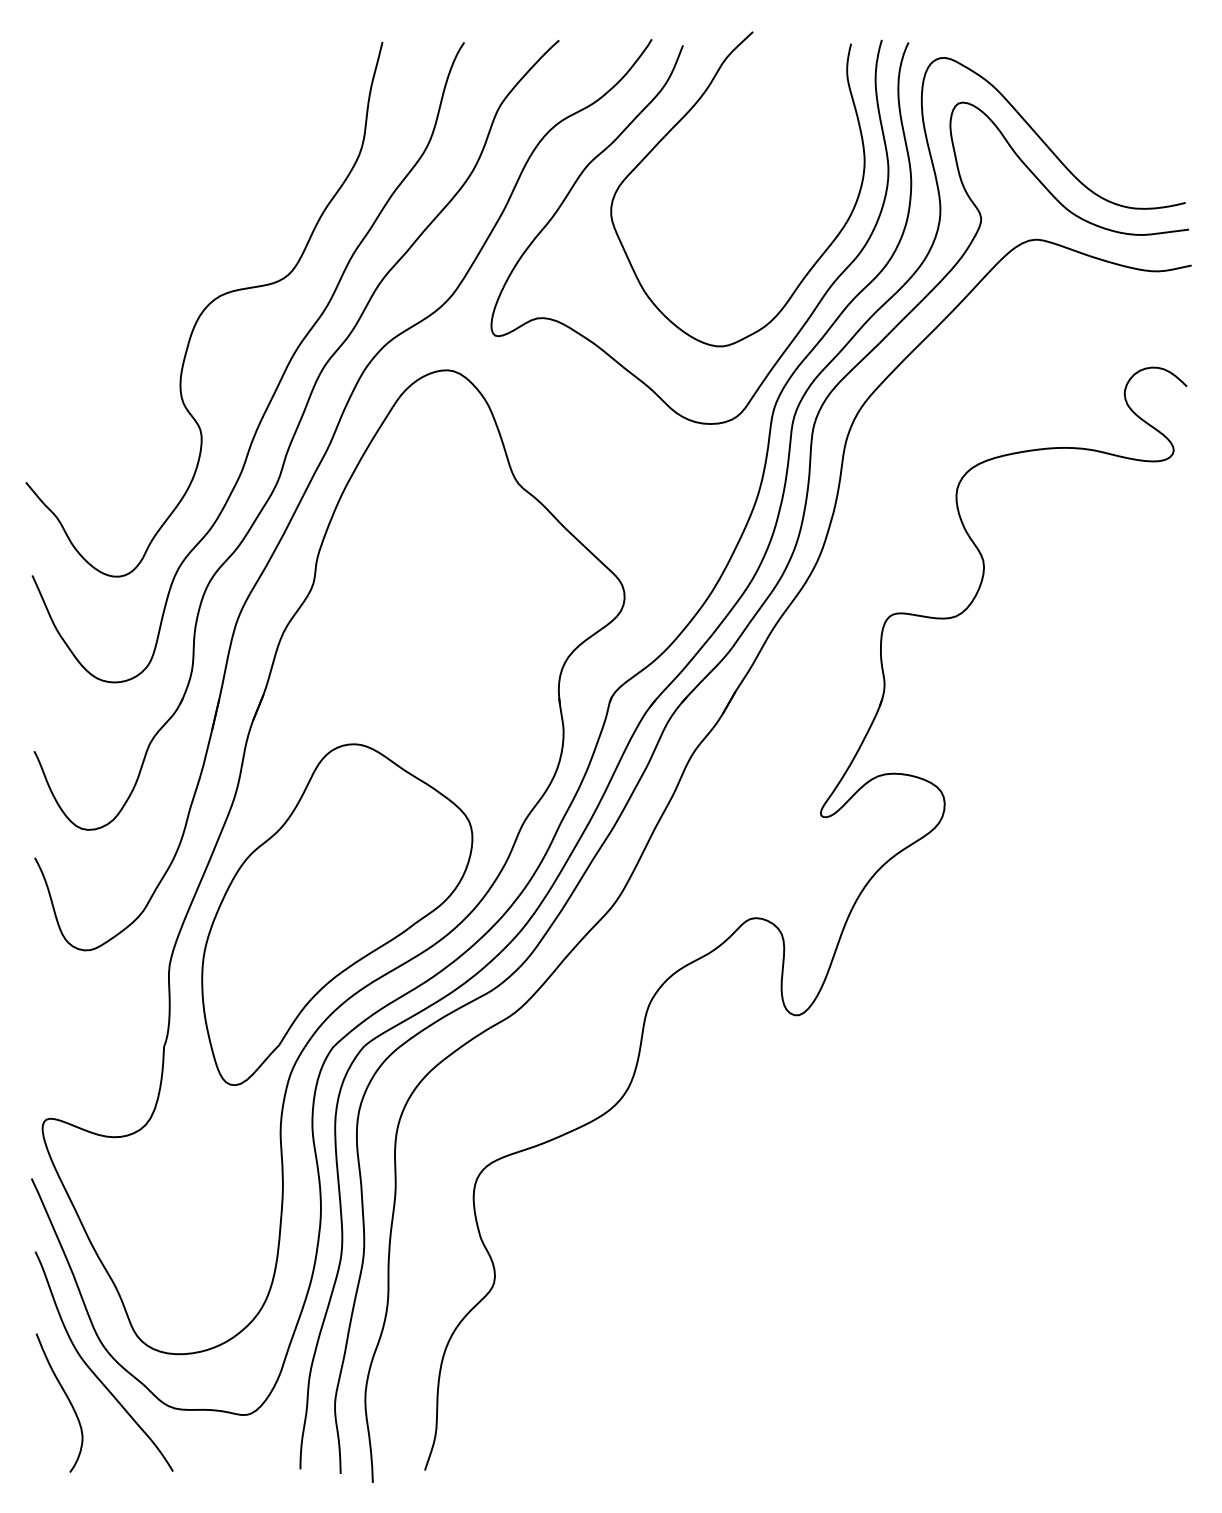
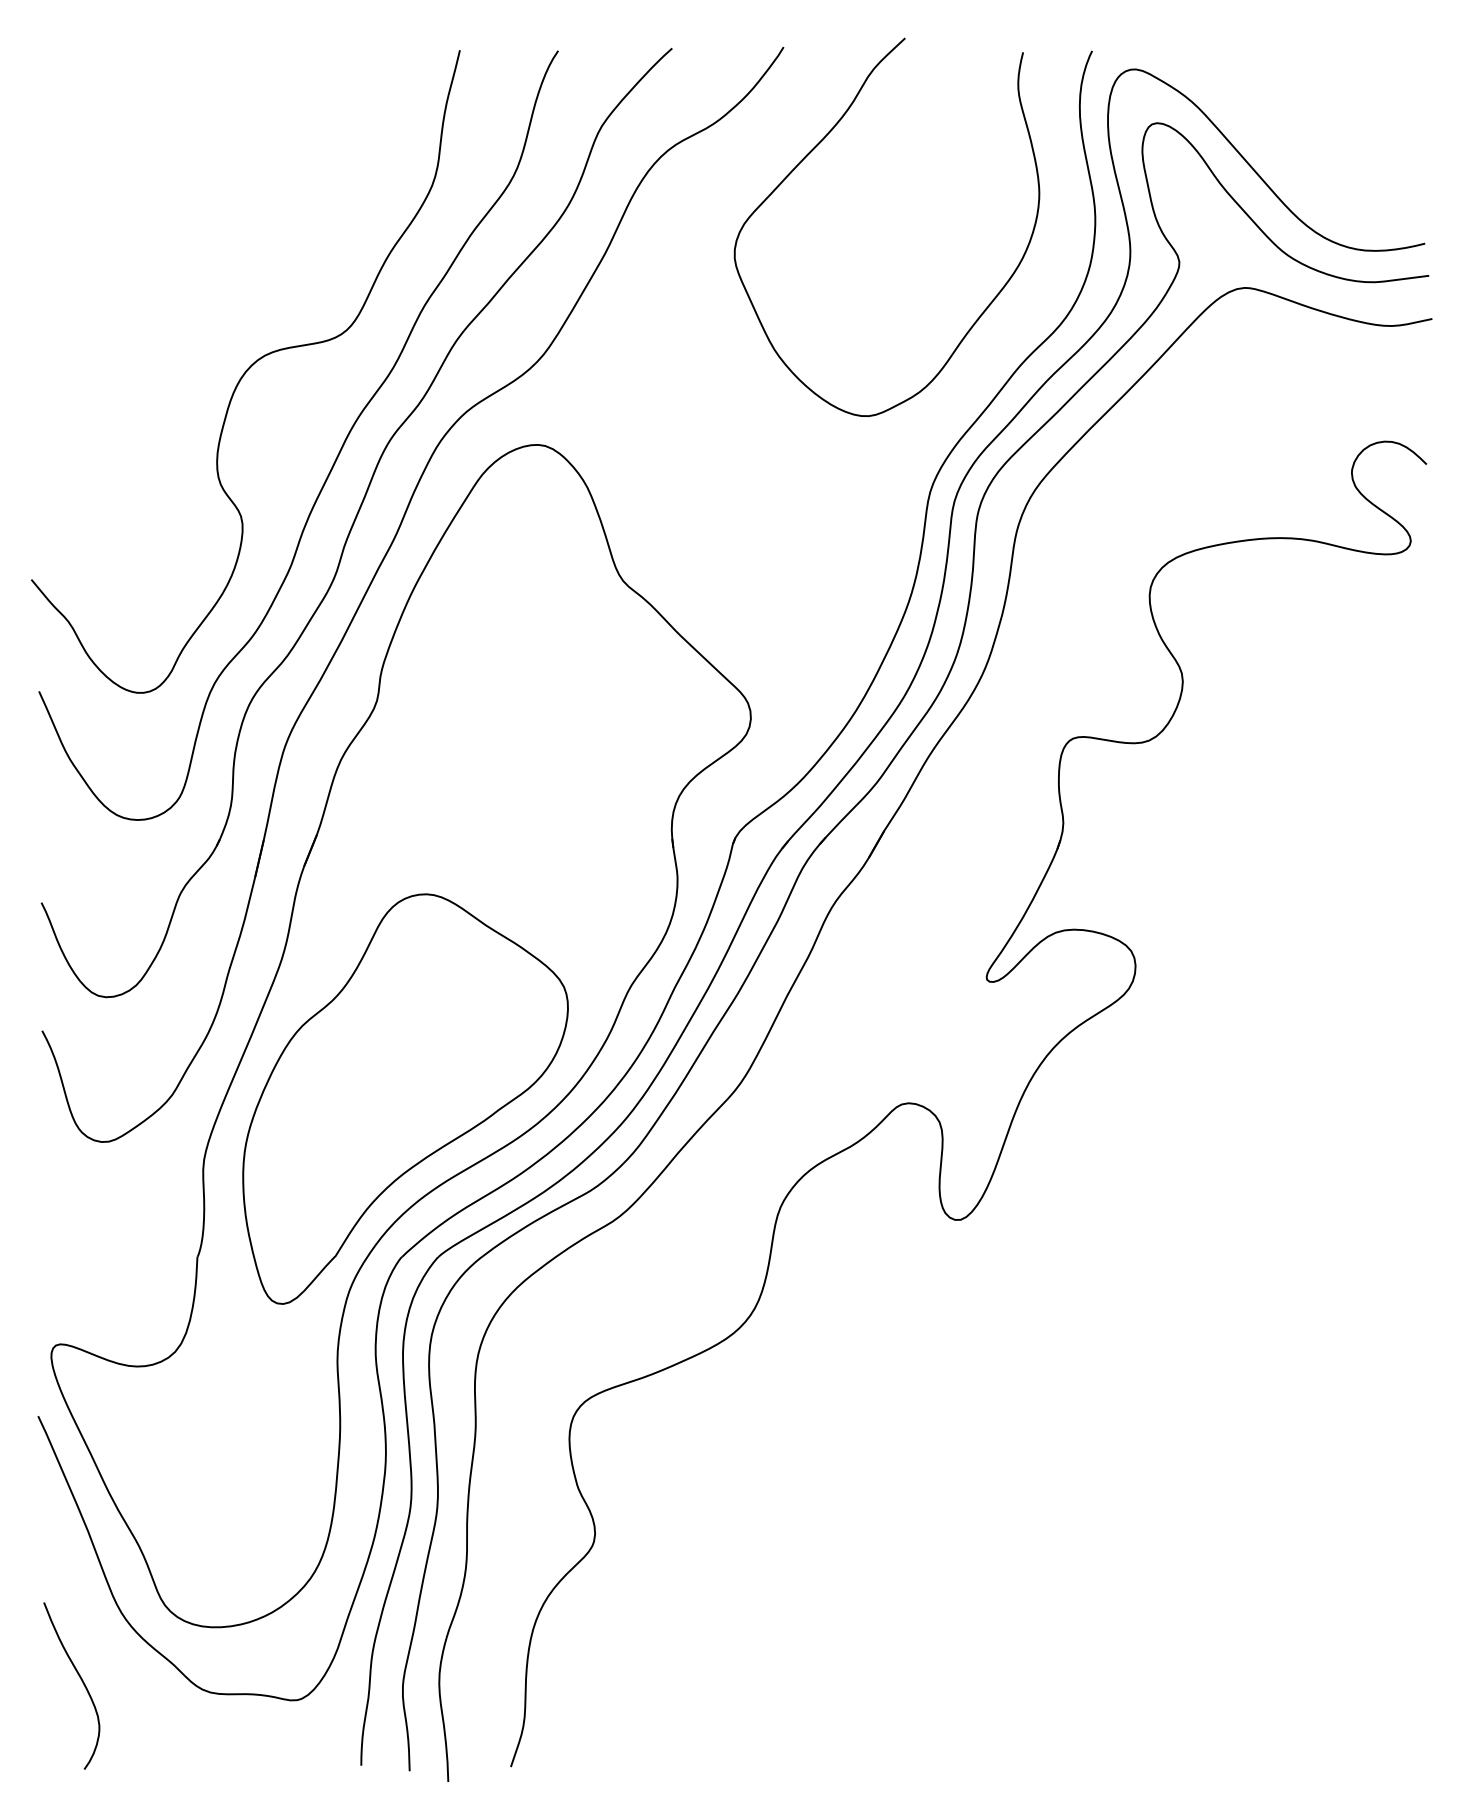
curve: (607, 148) -> (730, 178), removed
curve: (91, 1369) -> (110, 1645), removed

